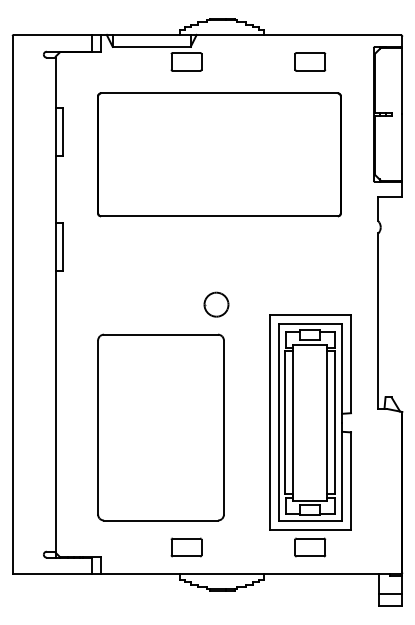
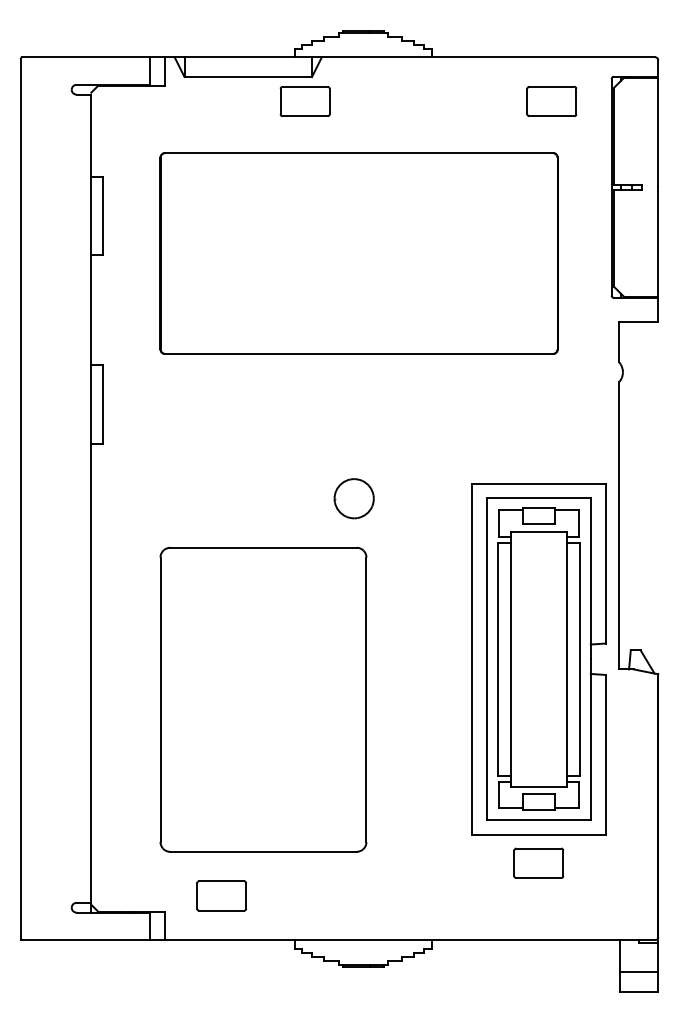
part: (310, 61) -> (552, 100), moved
part: (310, 435) -> (539, 680), moved
part: (186, 547) -> (221, 895), moved

